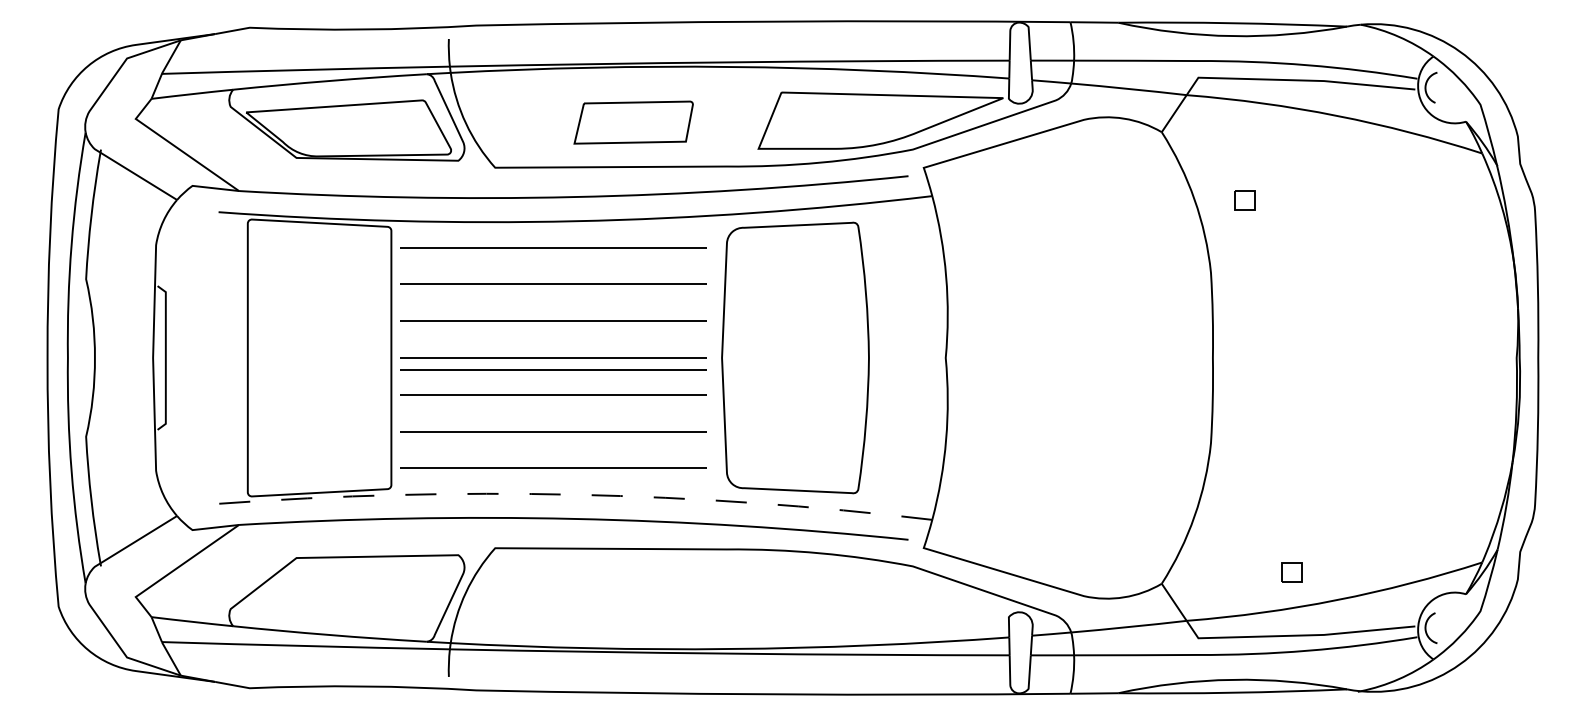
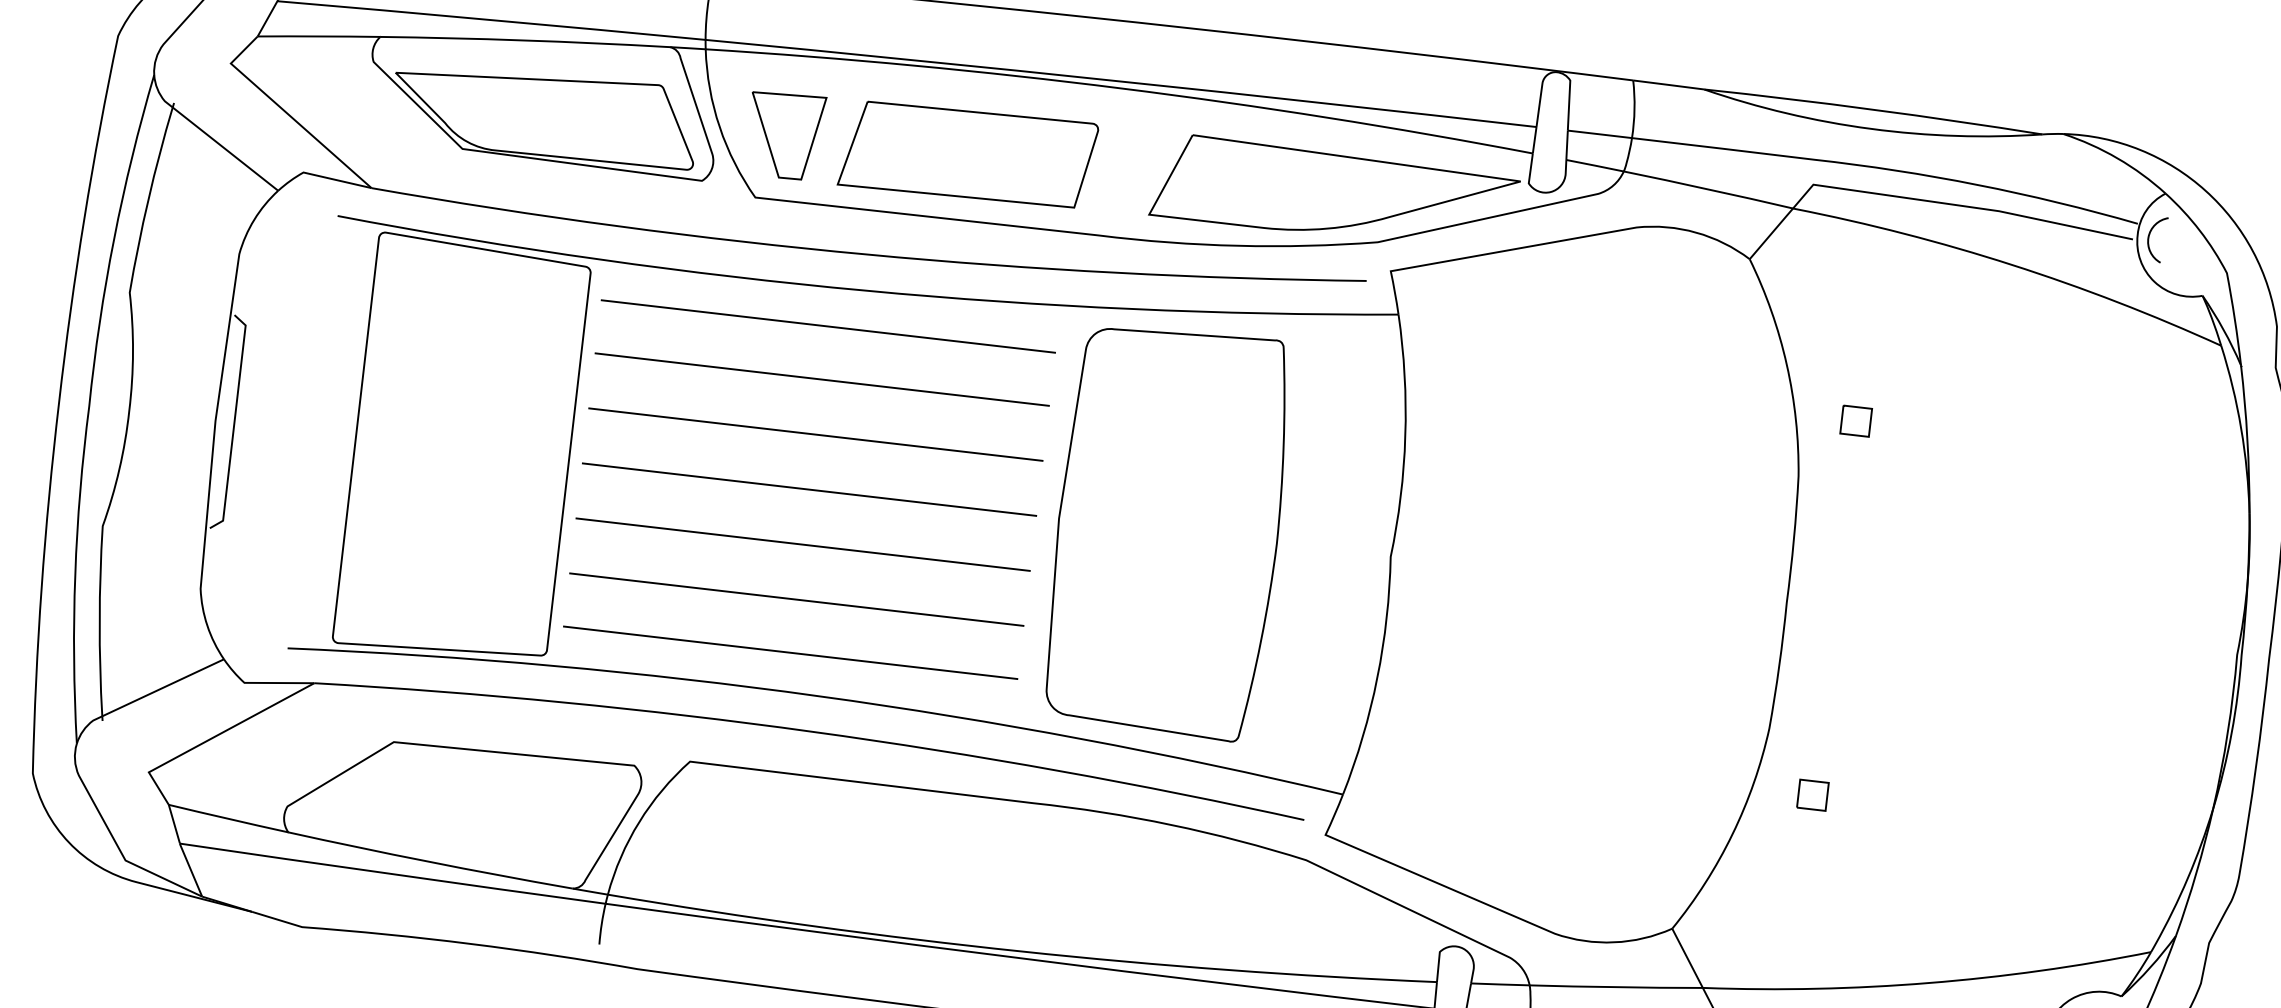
part: (633, 122) -> (968, 154), size x1.43
part: (509, 124) -> (783, 135), added
part: (1244, 200) -> (1855, 420), moved
line: (553, 369) -> (807, 506), removed
line: (575, 494) -> (818, 695), dashed -> solid
part: (1291, 572) -> (1811, 795), moved

